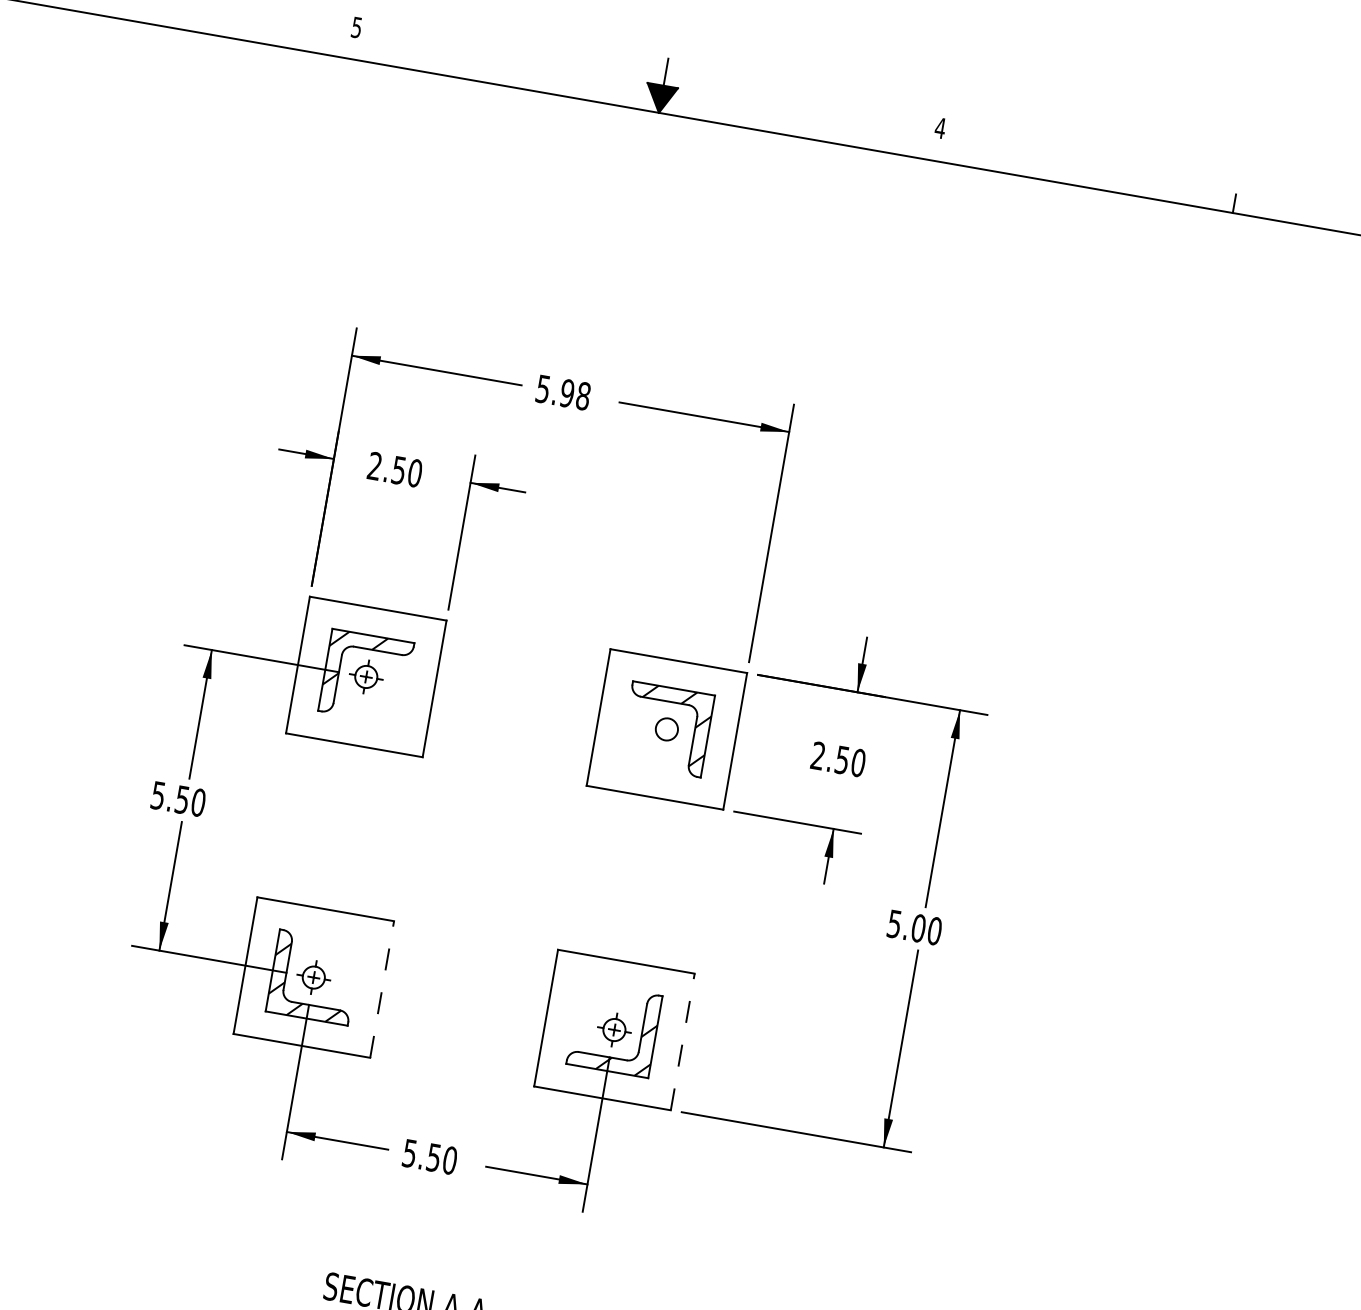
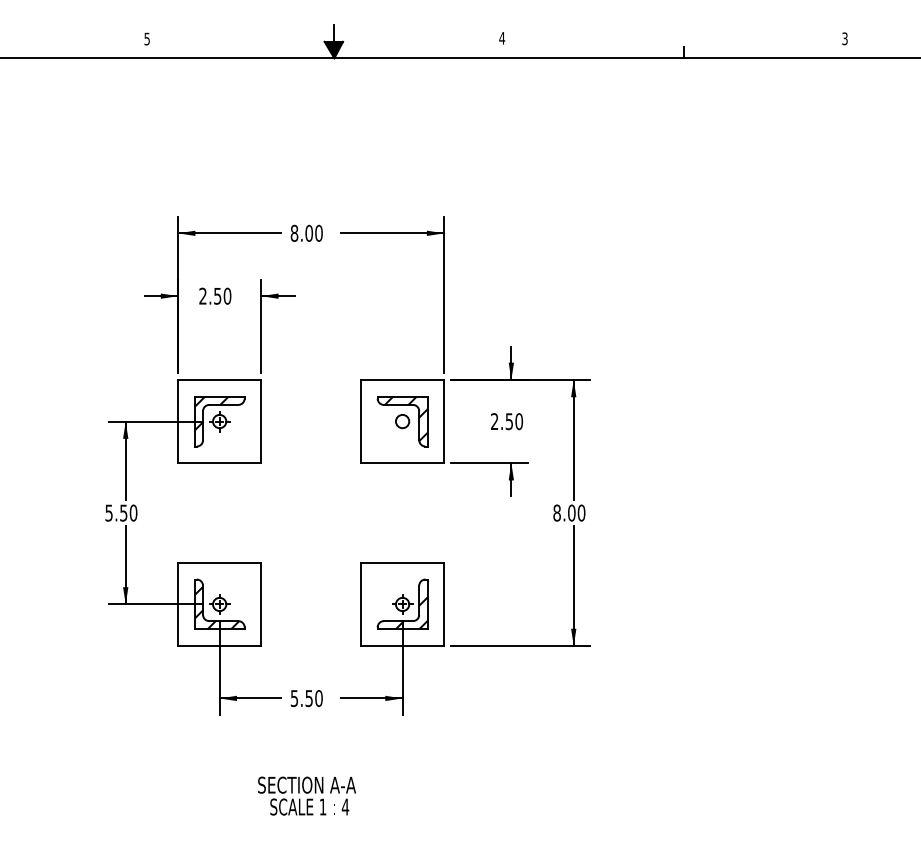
text: (563, 391) -> (306, 232), 5.98 -> 8.00
text: (893, 923) -> (556, 512), 5.00 -> 8.00
line: (382, 989) -> (261, 604), dashed -> solid
line: (683, 1042) -> (444, 604), dashed -> solid

